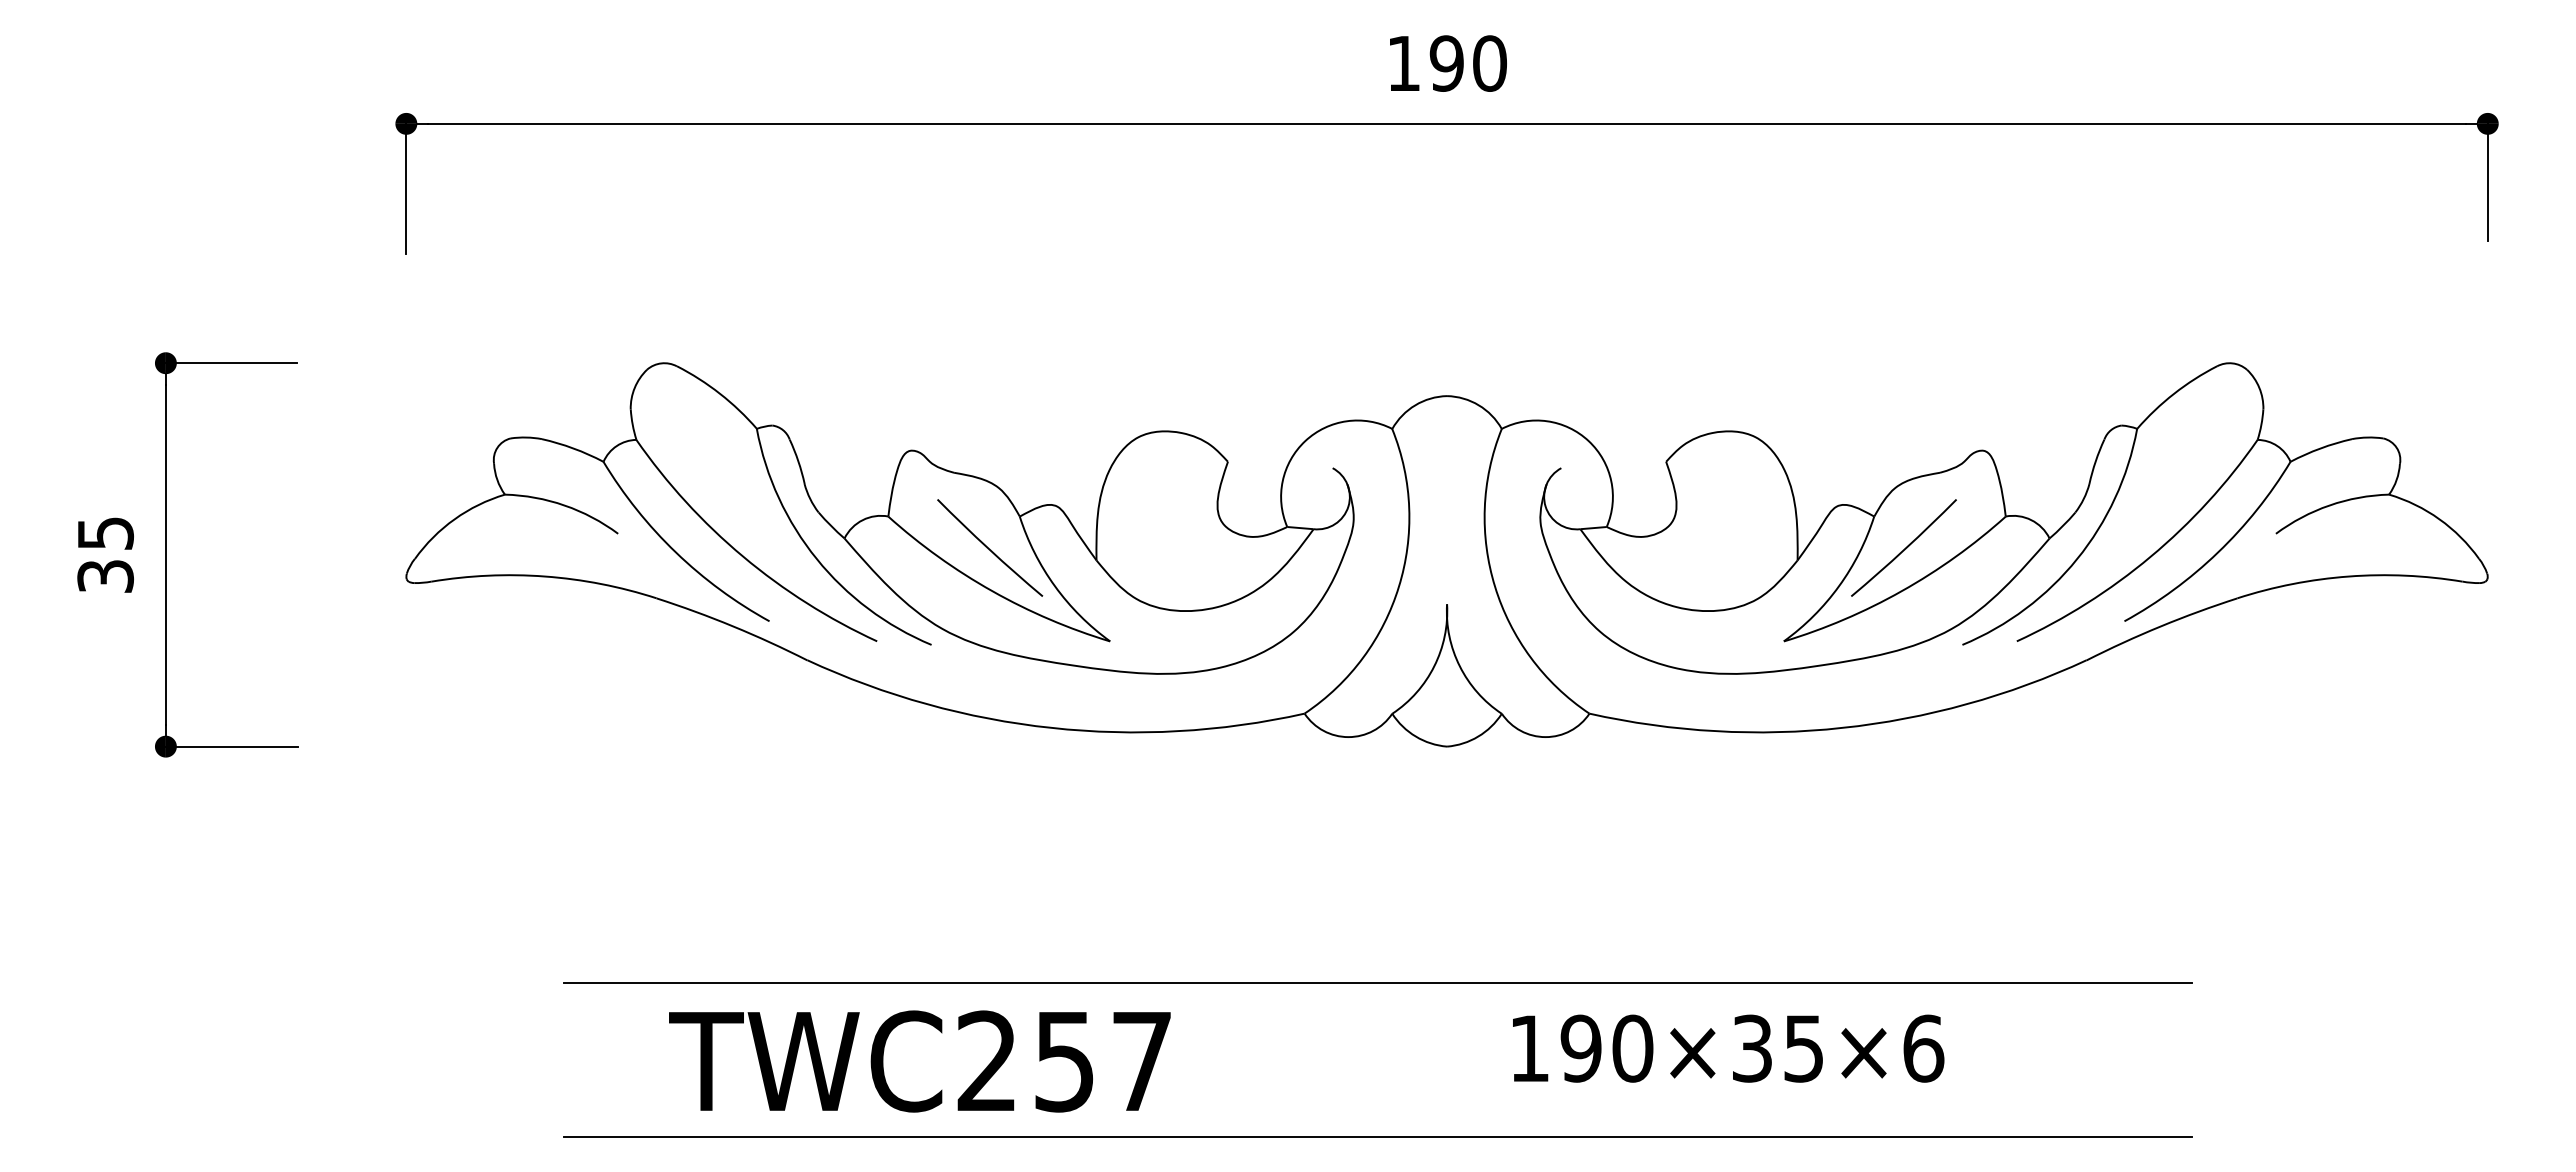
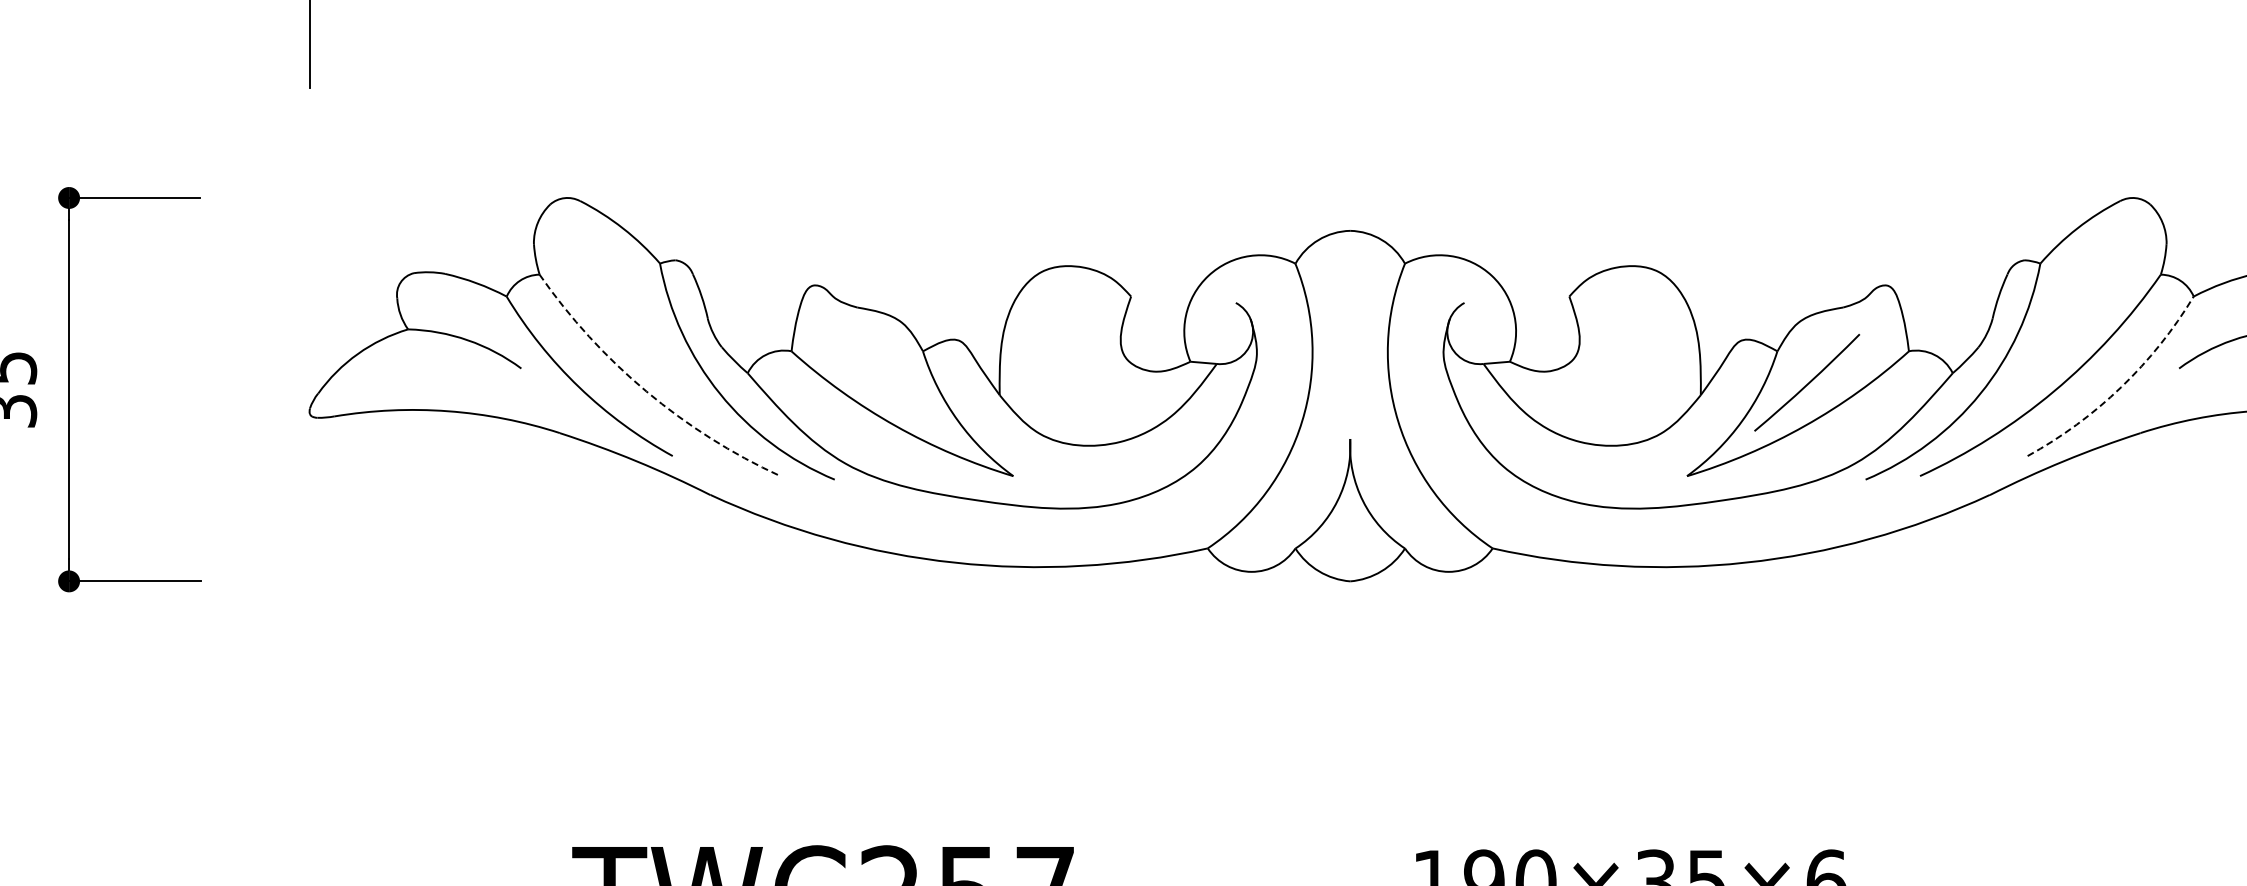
arc: (989, 548) -> (892, 383), removed
arc: (2218, 552) -> (2121, 387), solid -> dashed
arc: (743, 556) -> (646, 391), solid -> dashed
line: (1377, 983) -> (1280, 818), removed

